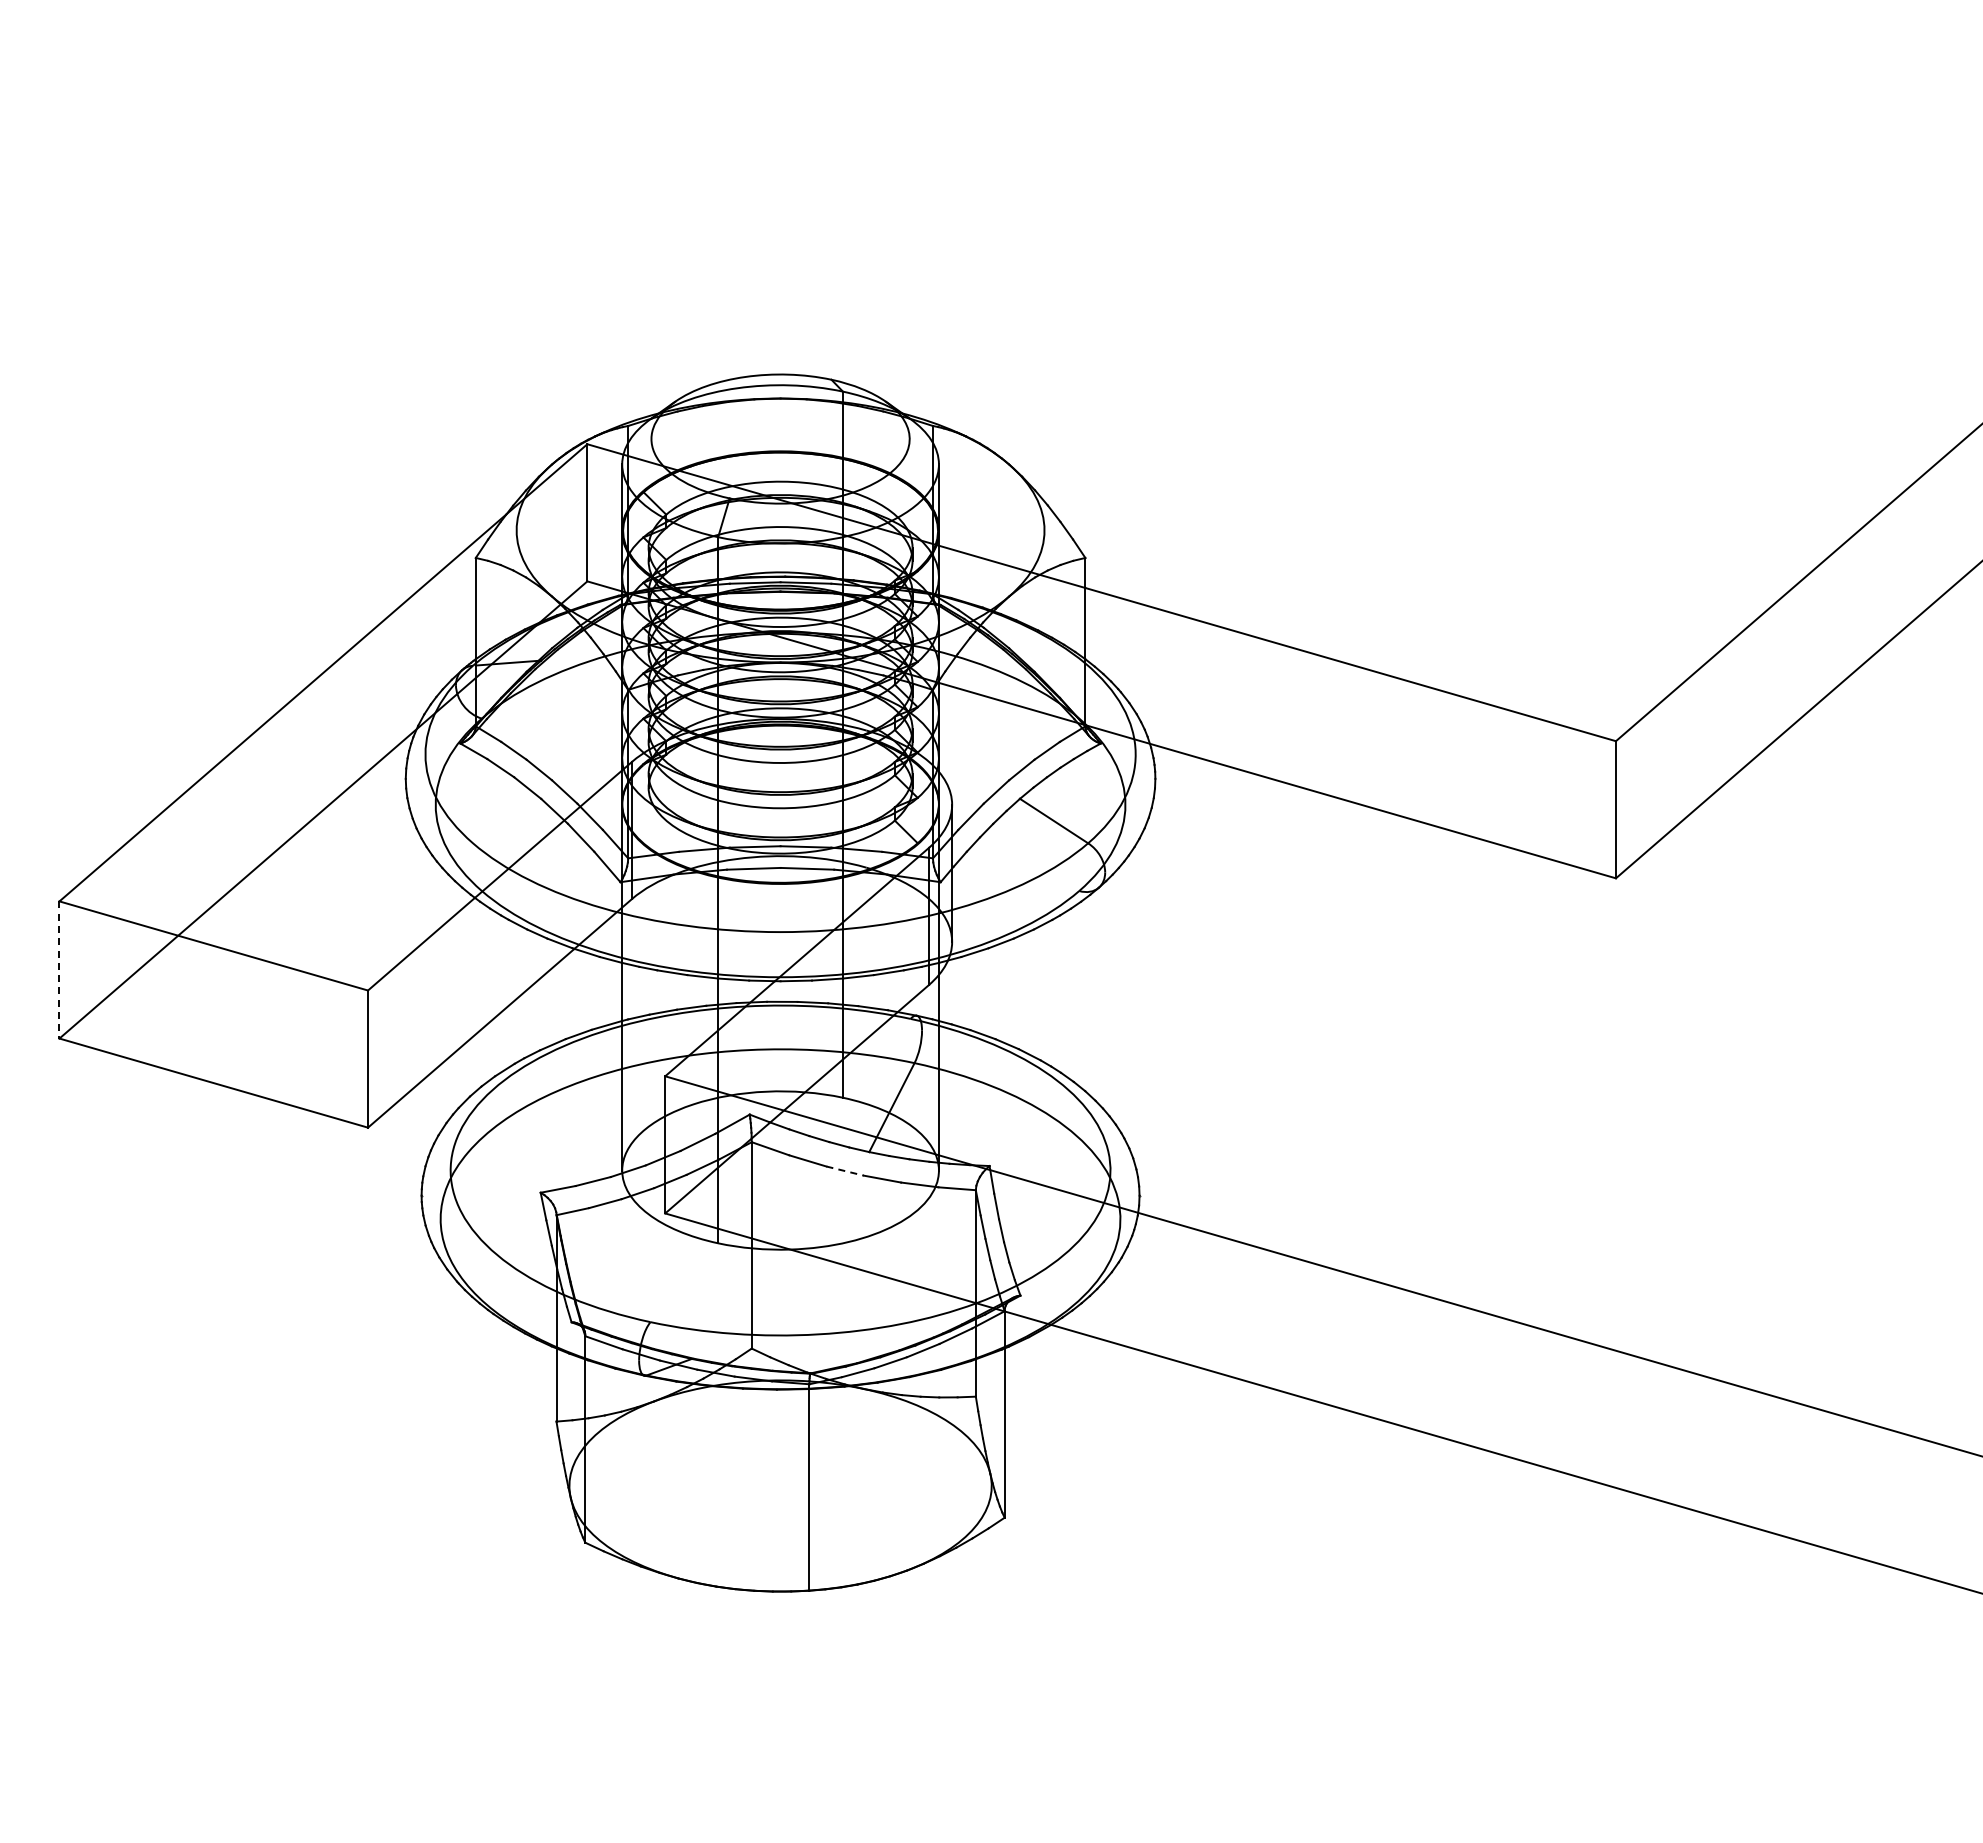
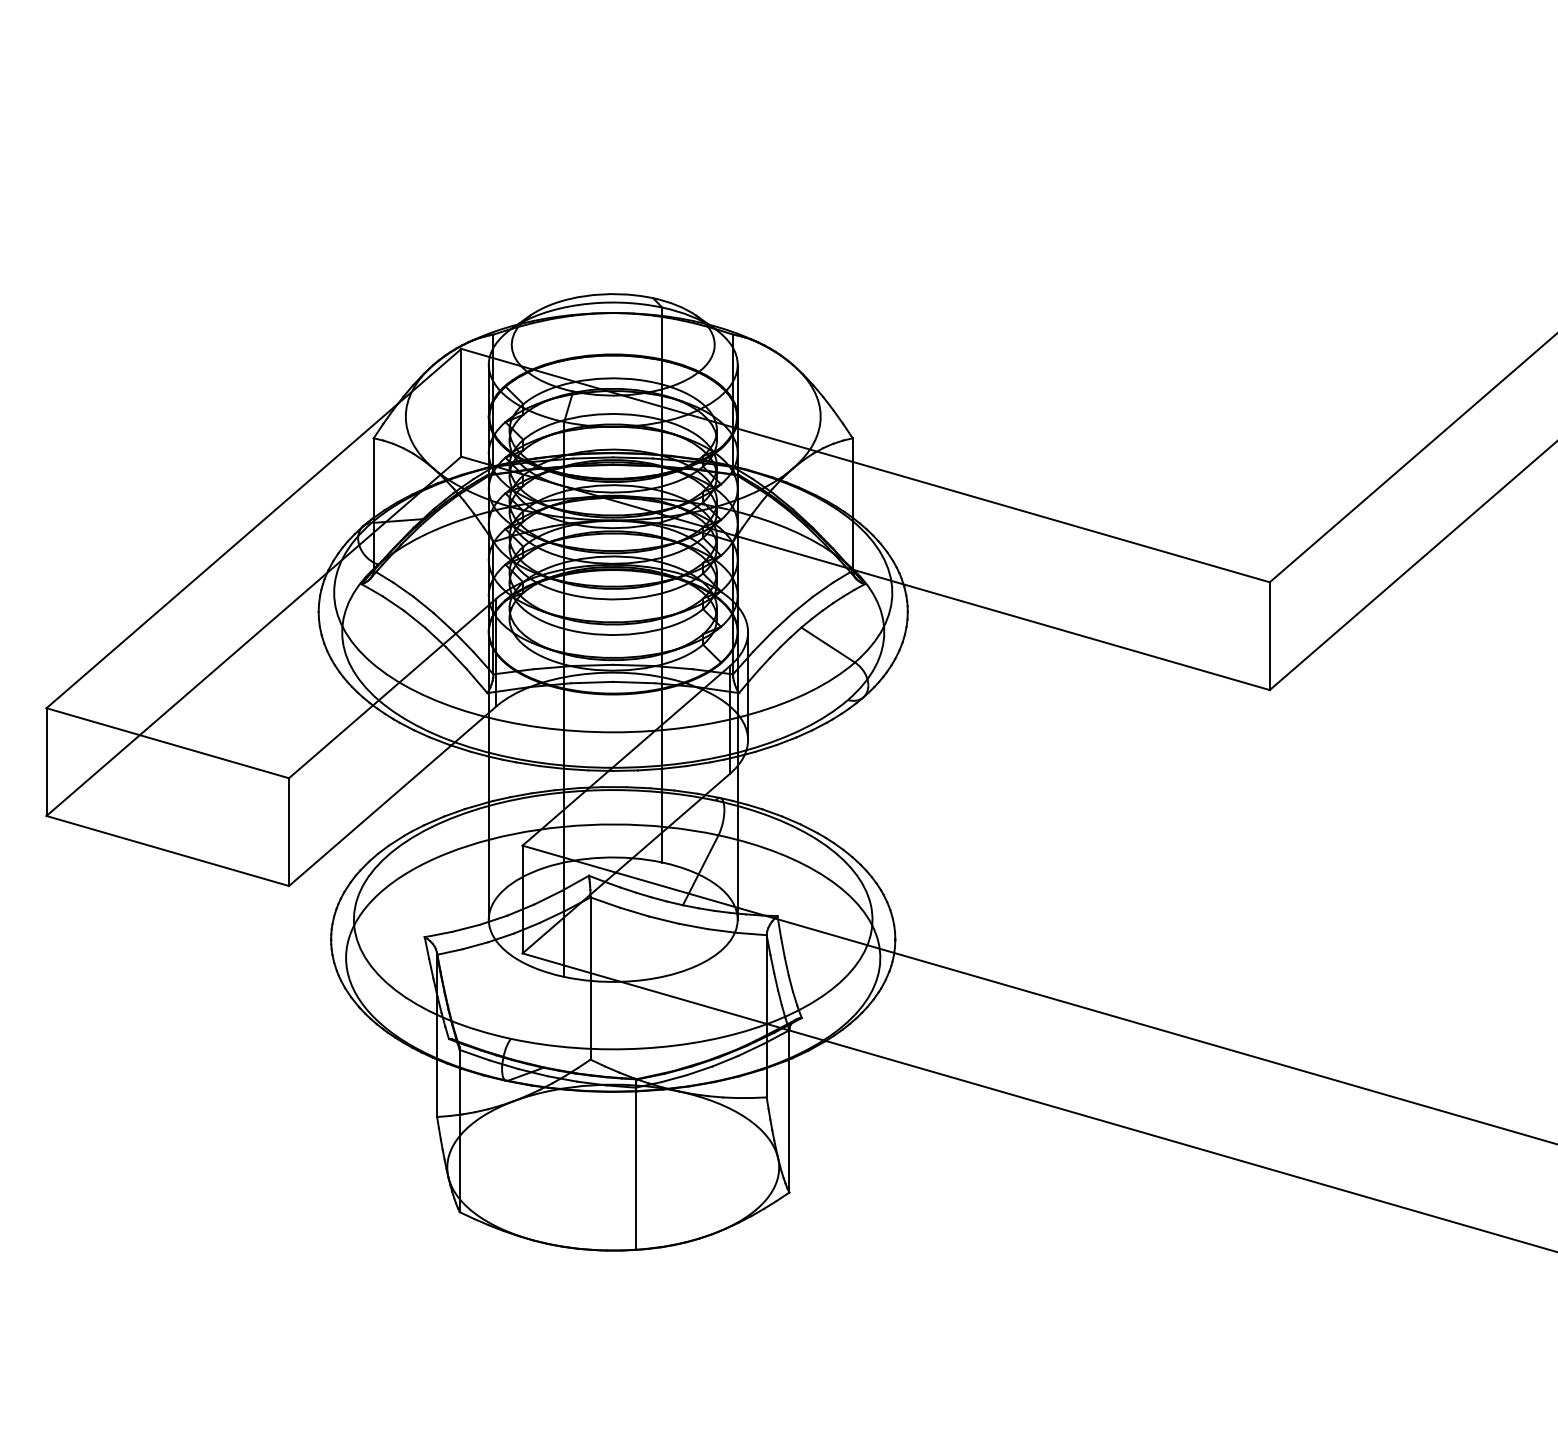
line: (59, 969) -> (46, 761), dashed -> solid
line: (845, 1171) -> (664, 920), dashed -> solid

